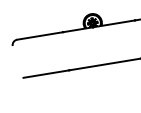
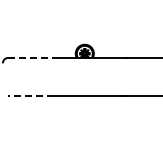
line: (40, 35) -> (31, 57), solid -> dashed
line: (46, 74) -> (31, 96), solid -> dashed

